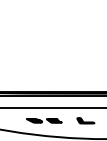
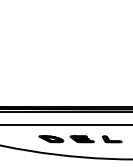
part: (44, 120) -> (66, 139), size x1.43

